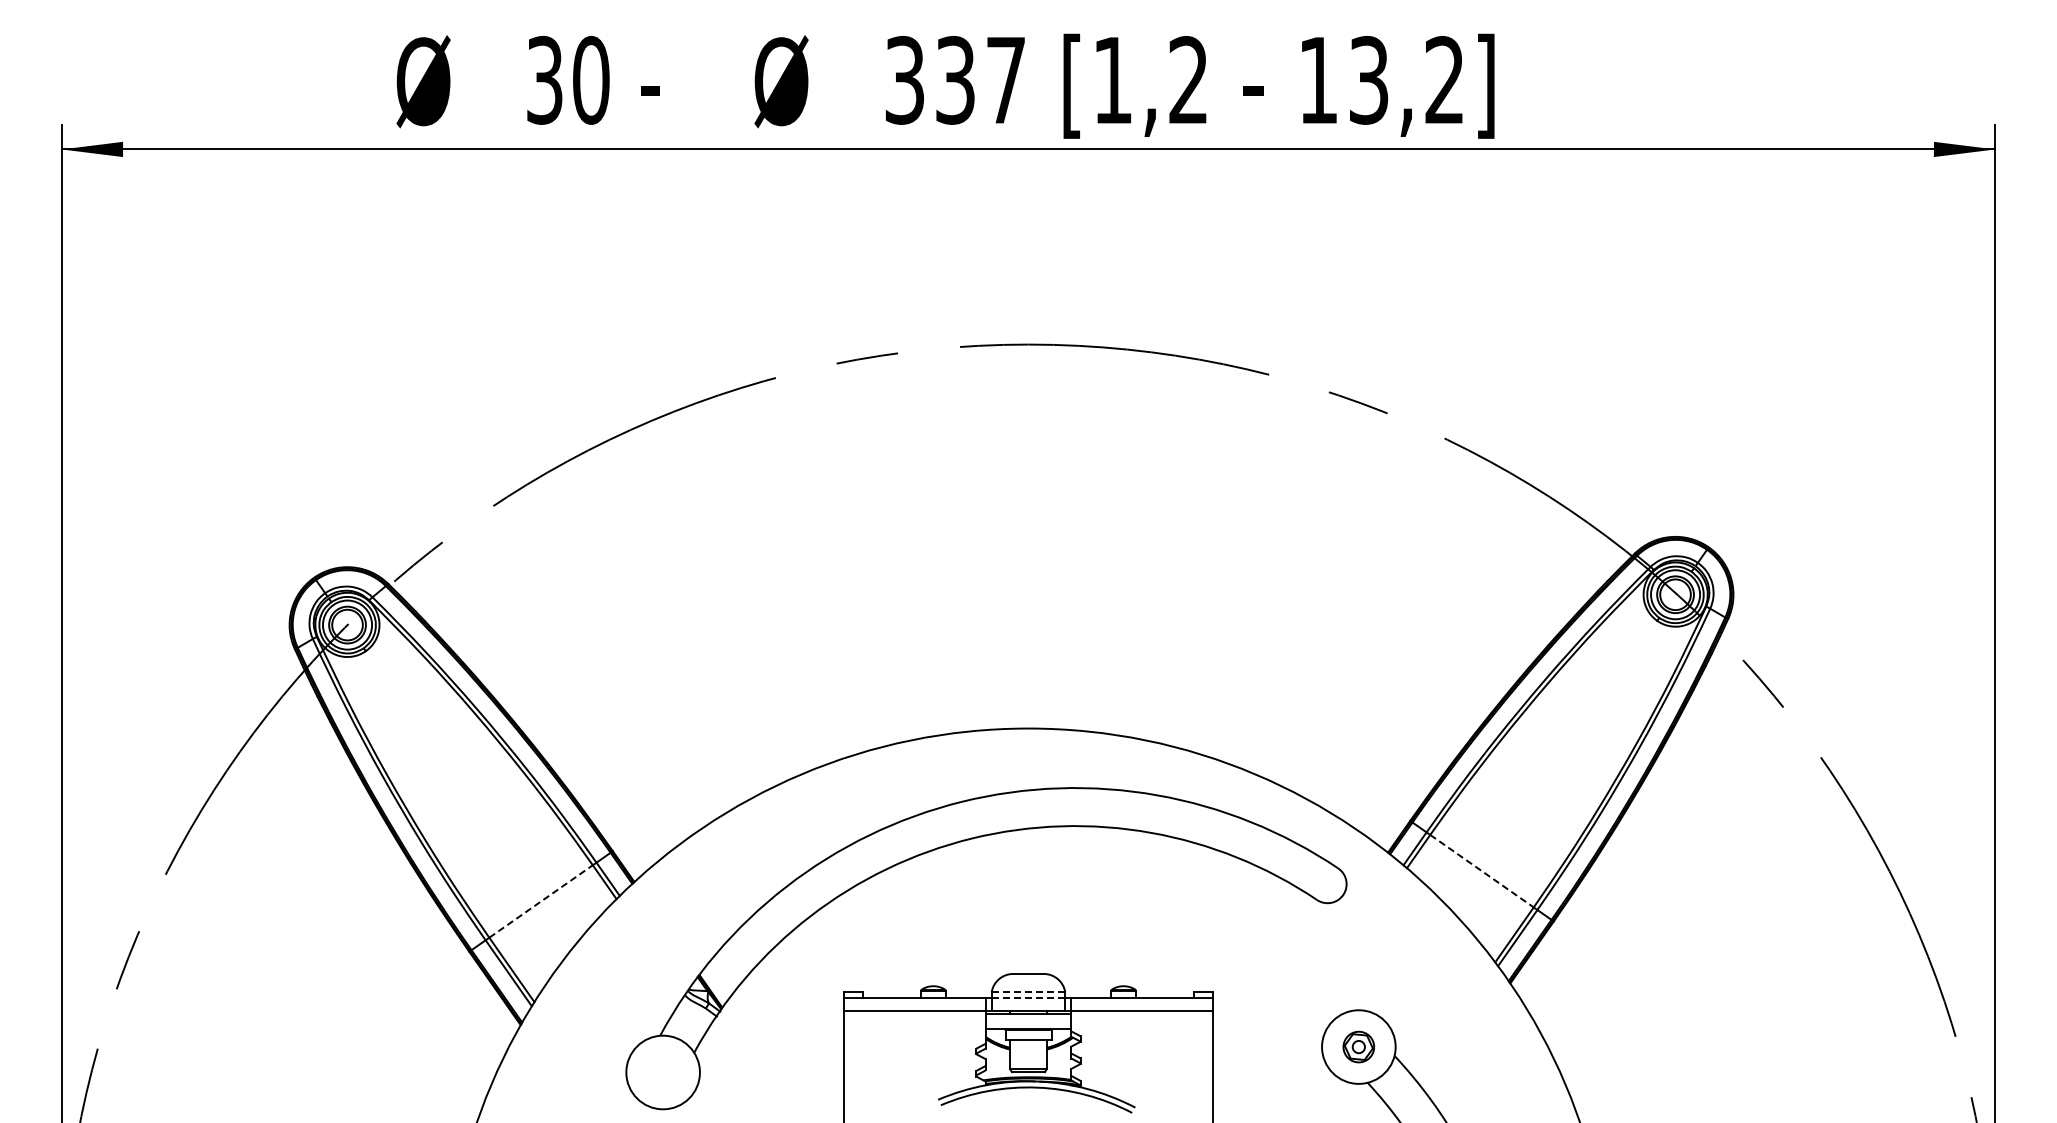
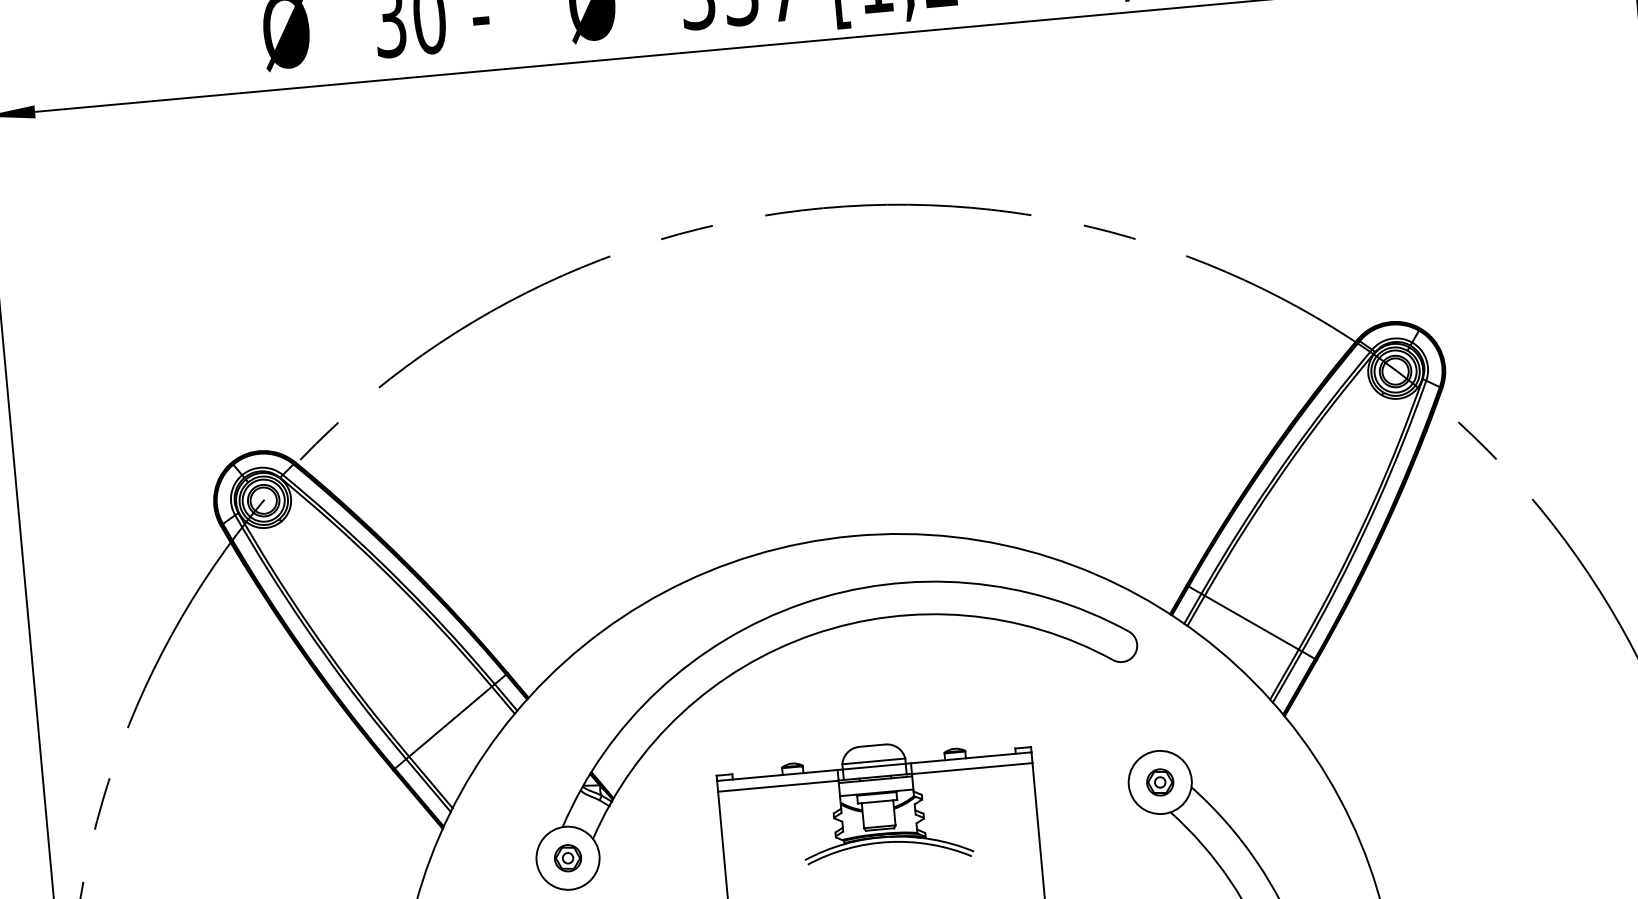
line: (1482, 871) -> (1252, 622), dashed -> solid
line: (541, 901) -> (450, 721), dashed -> solid
line: (1028, 992) -> (873, 761), dashed -> solid
line: (1028, 998) -> (874, 766), dashed -> solid
part: (662, 1072) -> (567, 858), added

